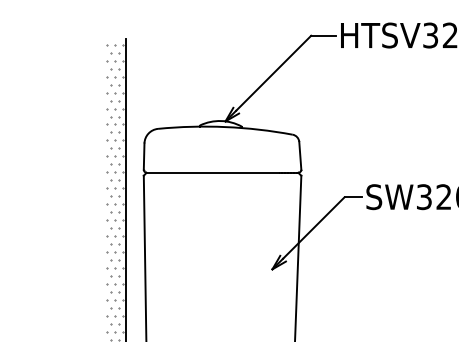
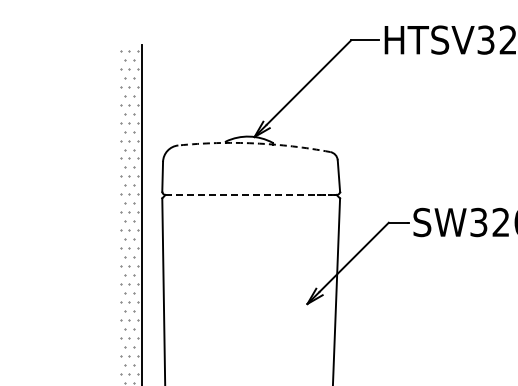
arc: (225, 127) -> (254, 143), solid -> dashed
line: (222, 172) -> (251, 194), solid -> dashed

